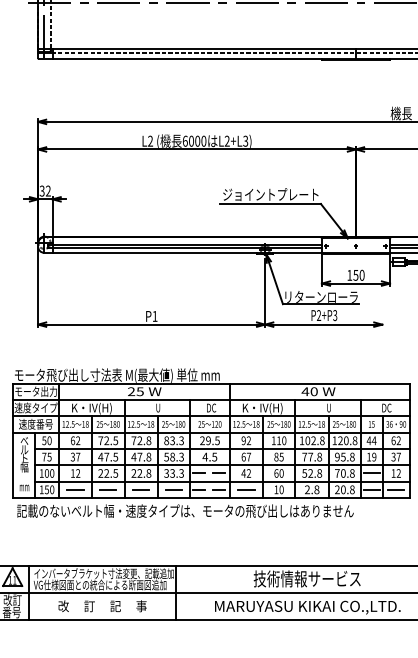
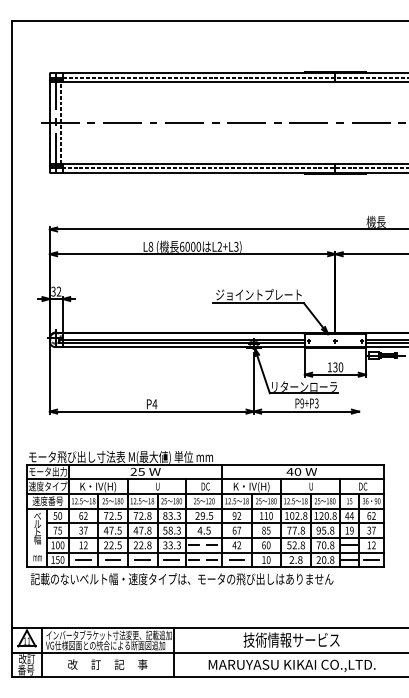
text: (150, 140) -> (150, 246), L2 -> L8
text: (356, 274) -> (335, 366), 150 -> 130
text: (319, 315) -> (302, 403), P2+P3 -> P9+P3
text: (154, 316) -> (154, 404), P1 -> P4

